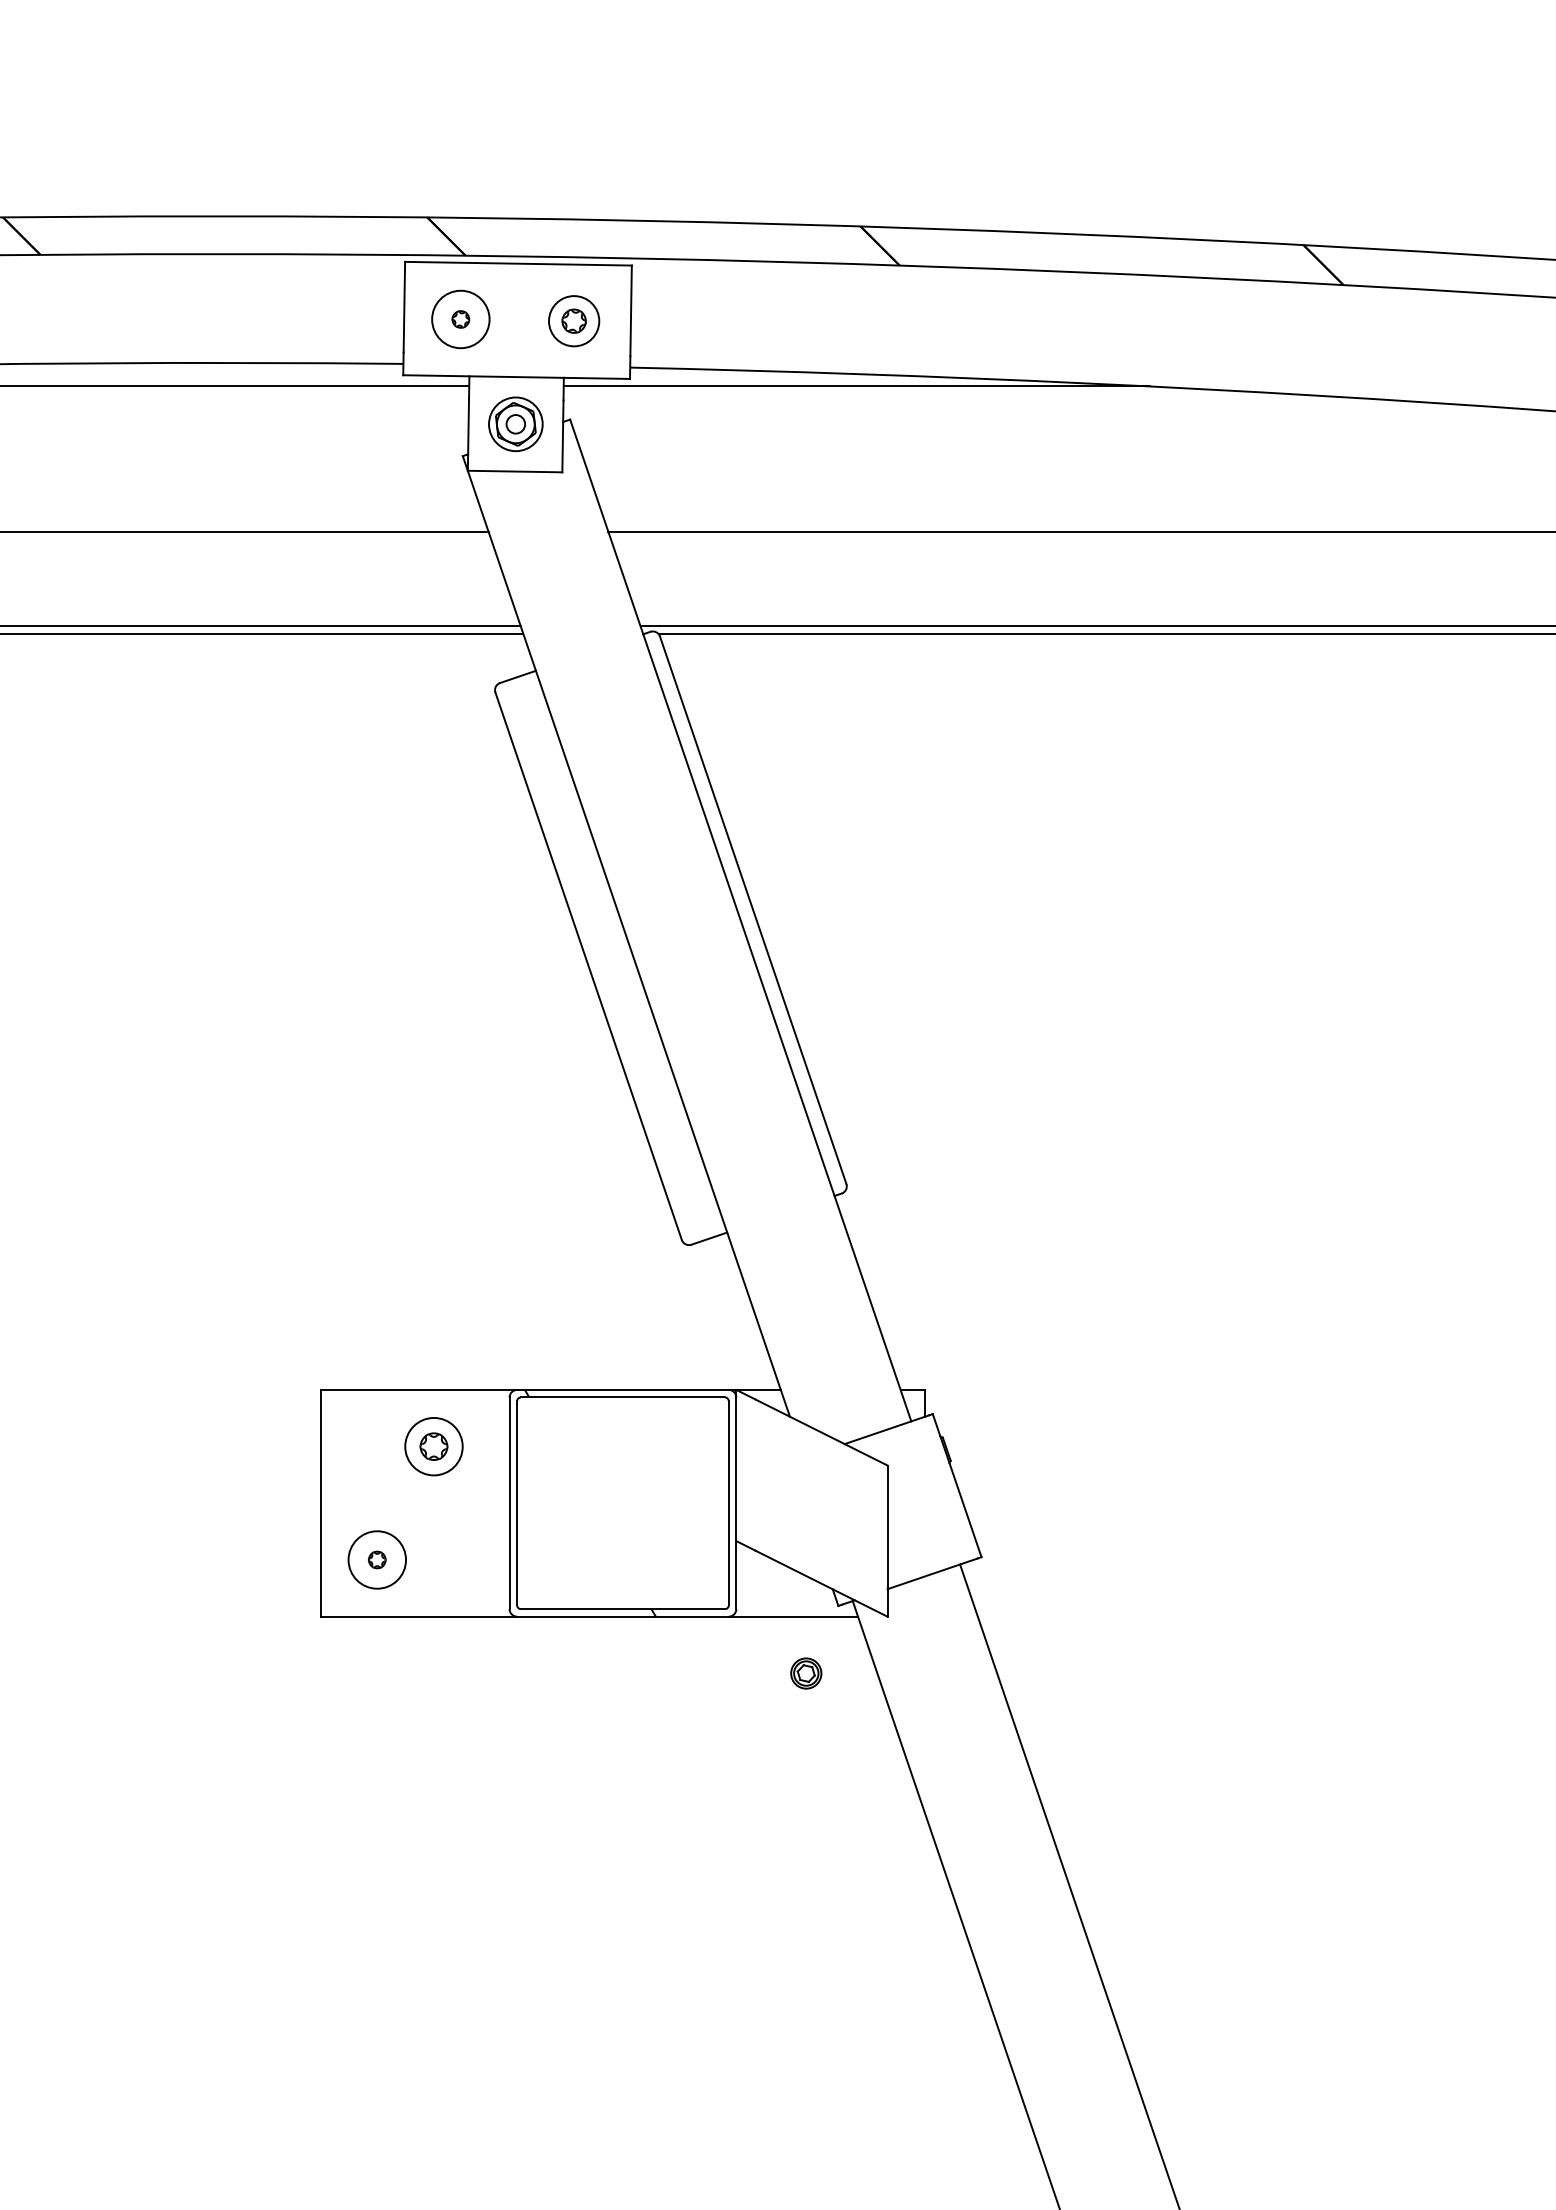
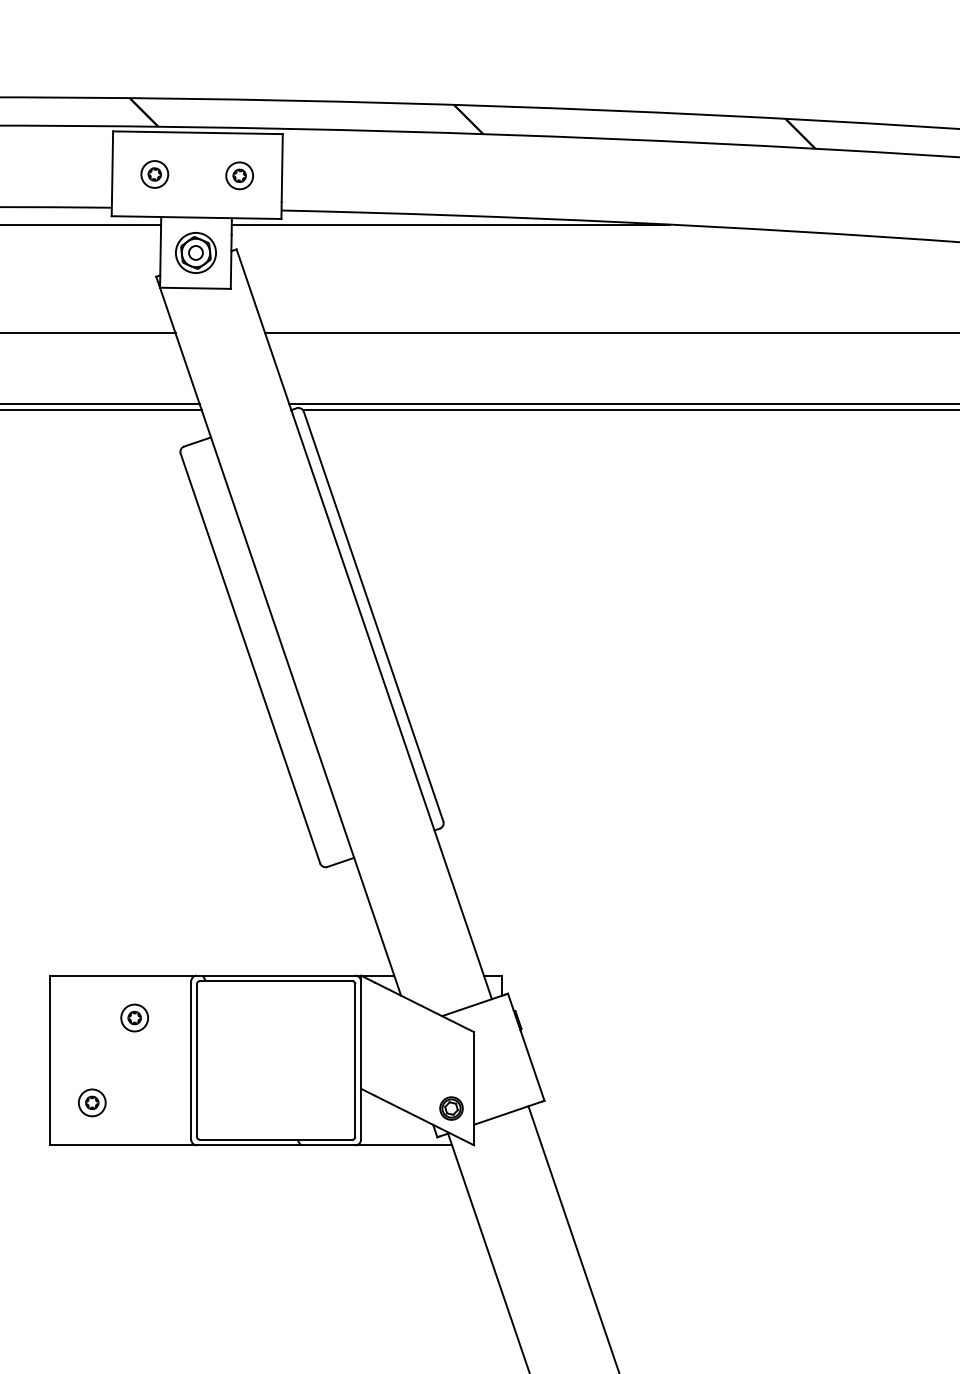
circle: (460, 319) -> (154, 174), size x0.62
part: (574, 321) -> (239, 176), size x0.71
part: (433, 1446) -> (134, 1017), size x0.62
circle: (377, 1559) -> (92, 1102), size x0.62
part: (806, 1673) -> (451, 1108), moved

